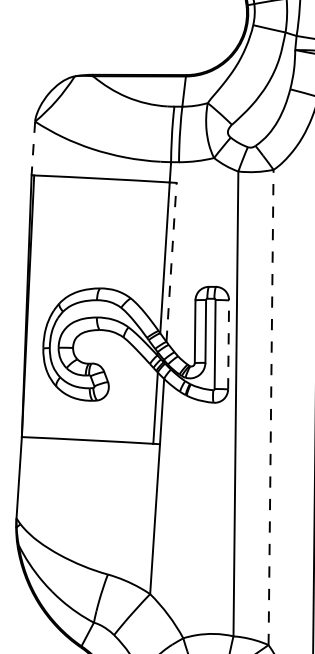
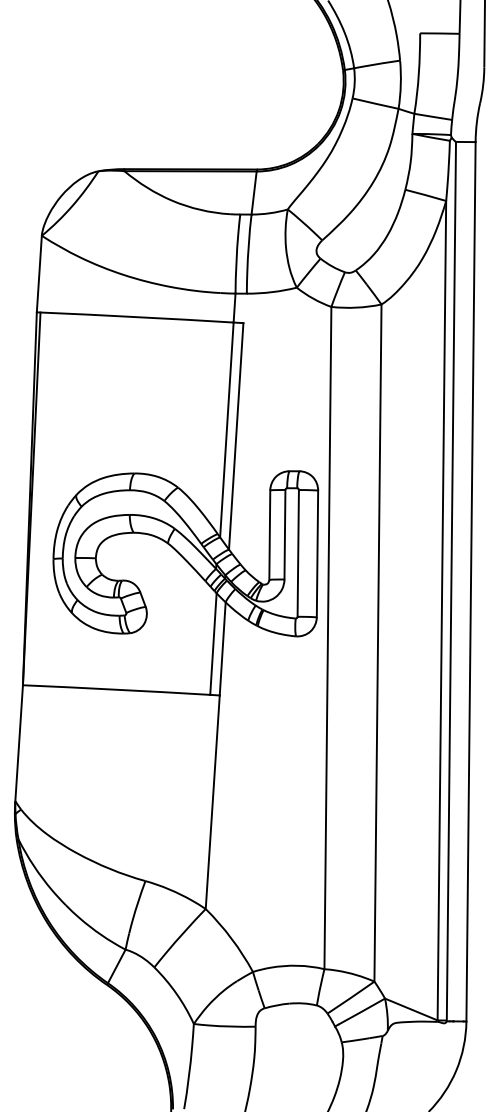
line: (33, 148) -> (39, 274), dashed -> solid
line: (171, 261) -> (236, 435), dashed -> solid
line: (228, 344) -> (317, 553), dashed -> solid
line: (270, 407) -> (377, 643), dashed -> solid

